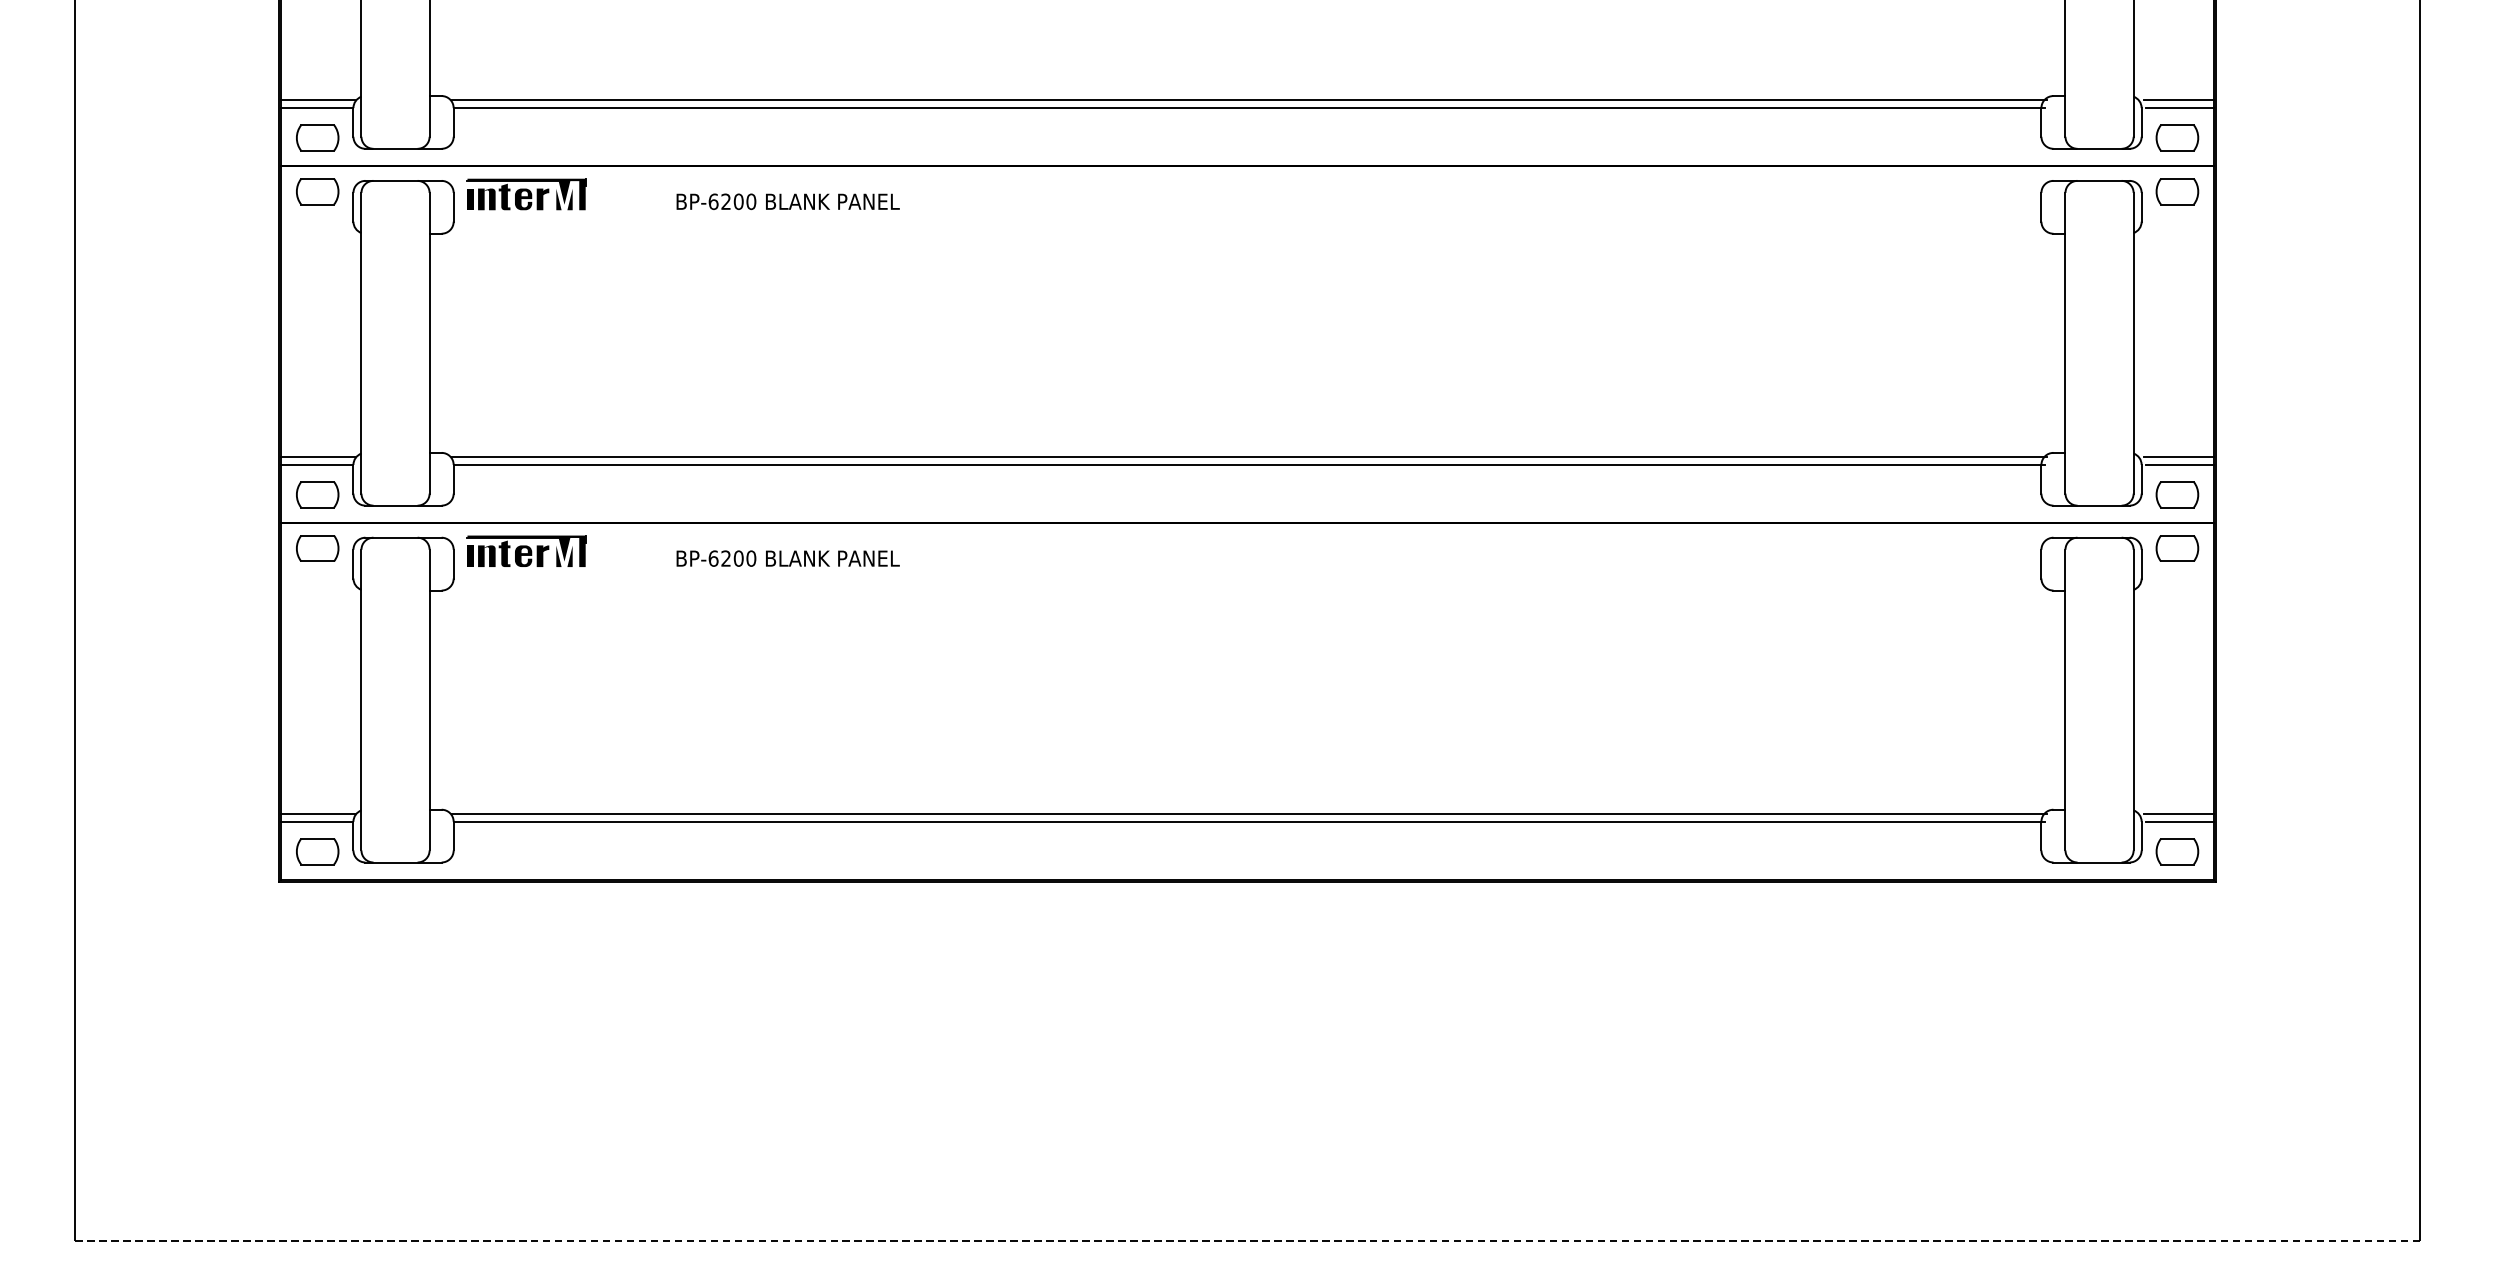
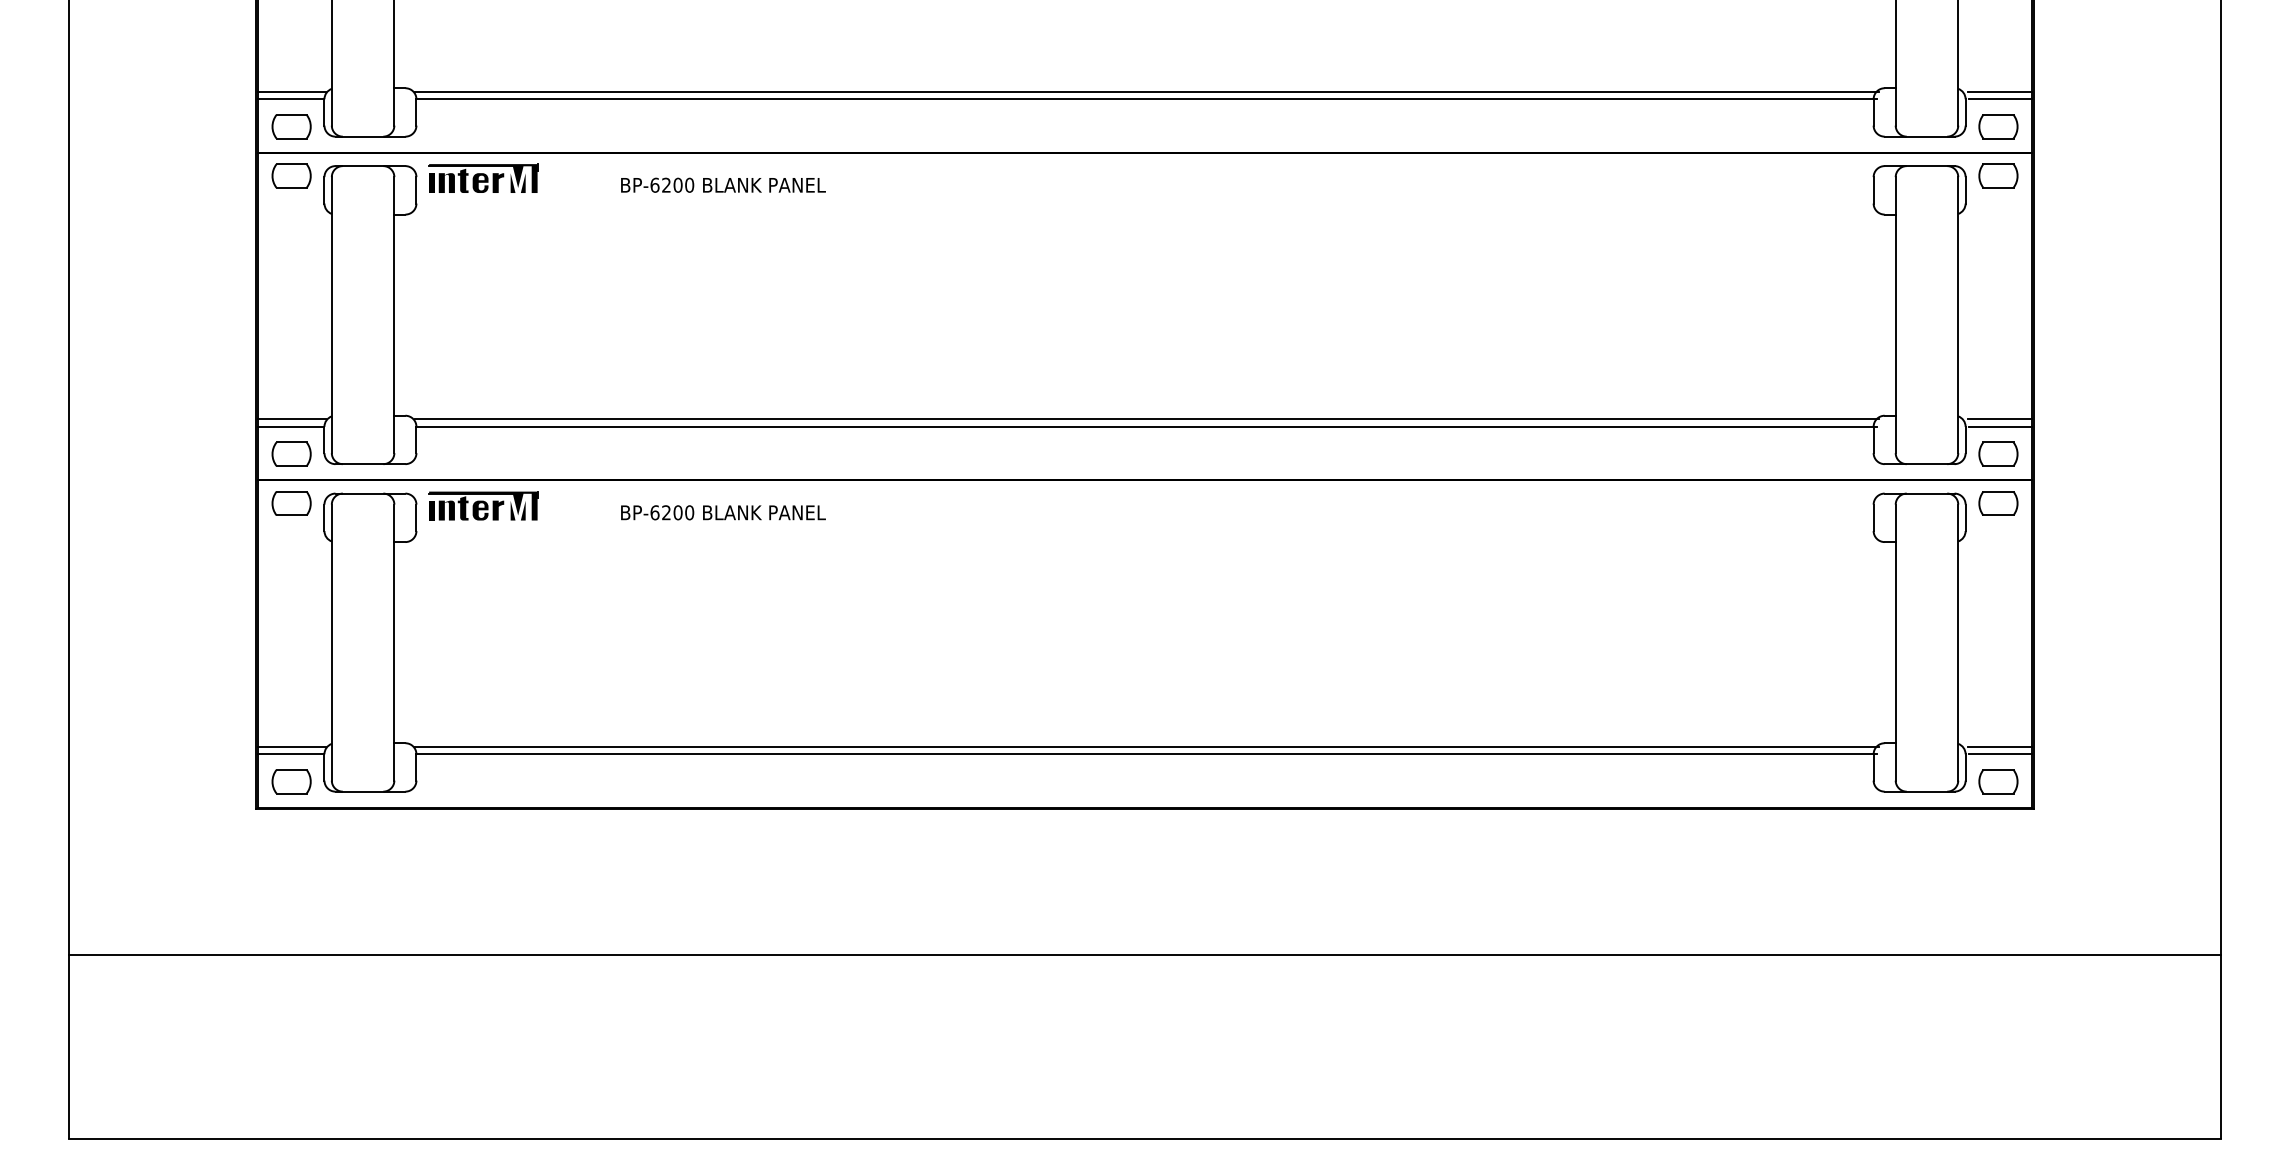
line: (1246, 1039) -> (1144, 954), added
line: (1246, 1240) -> (1144, 1138), dashed -> solid

